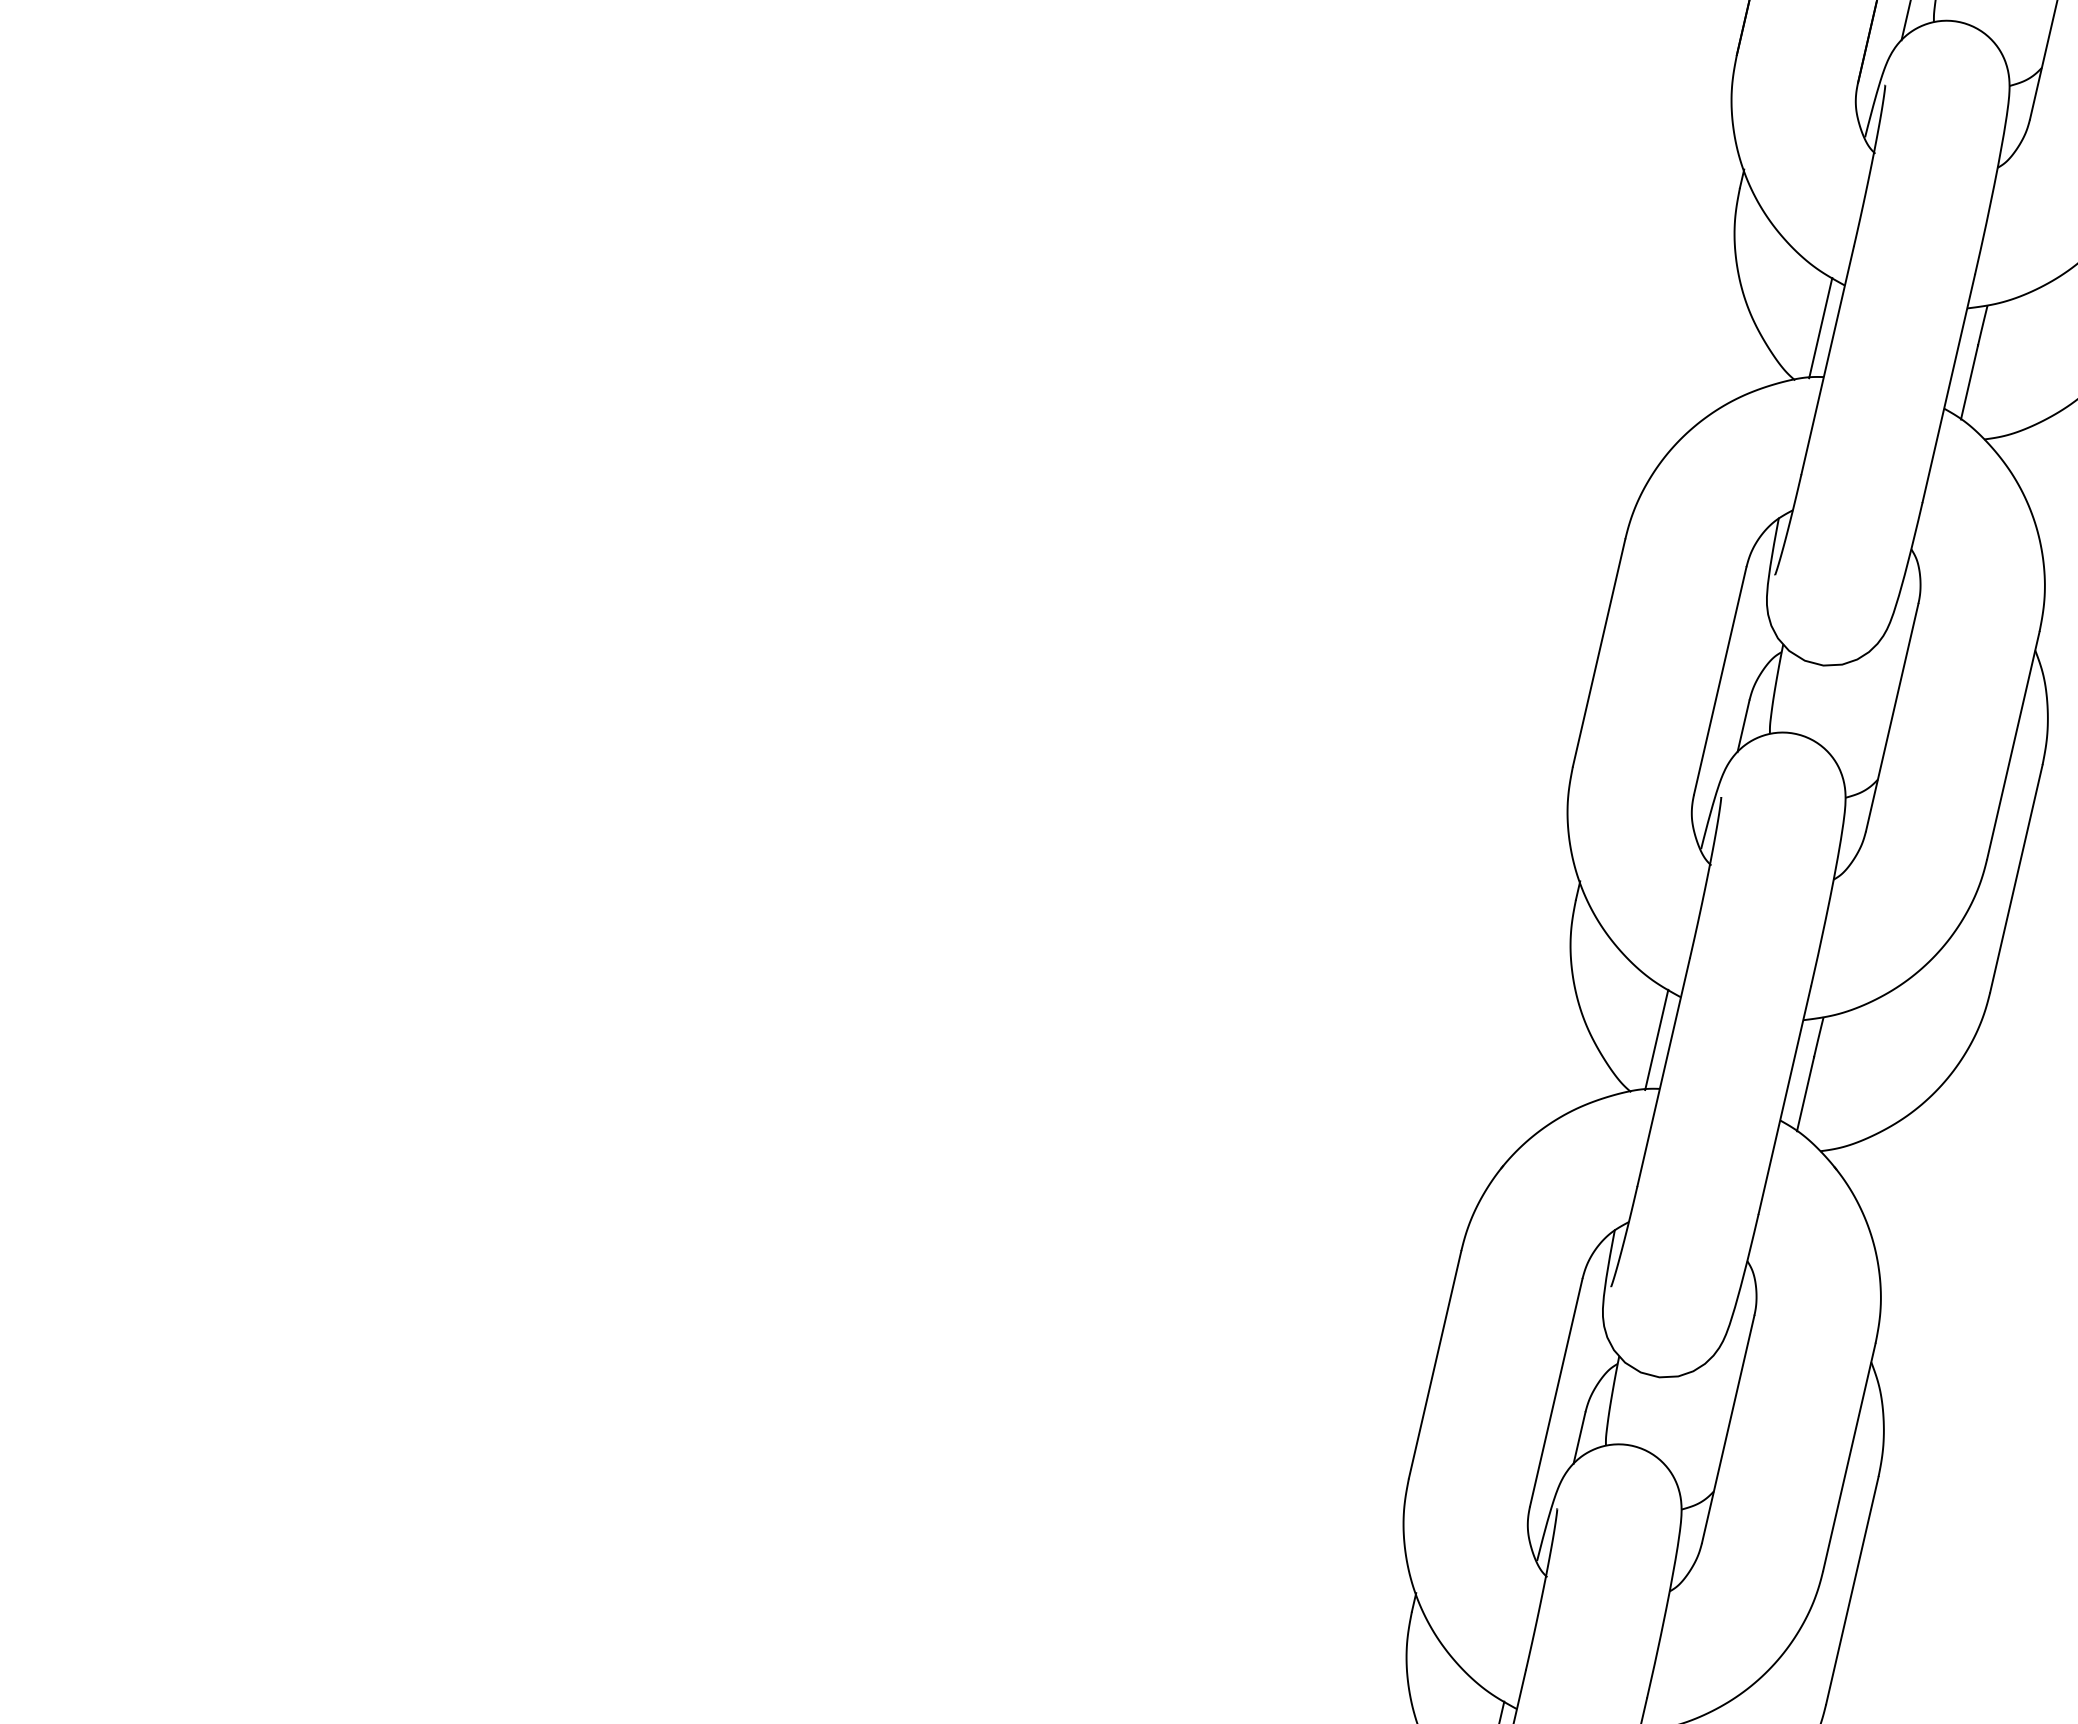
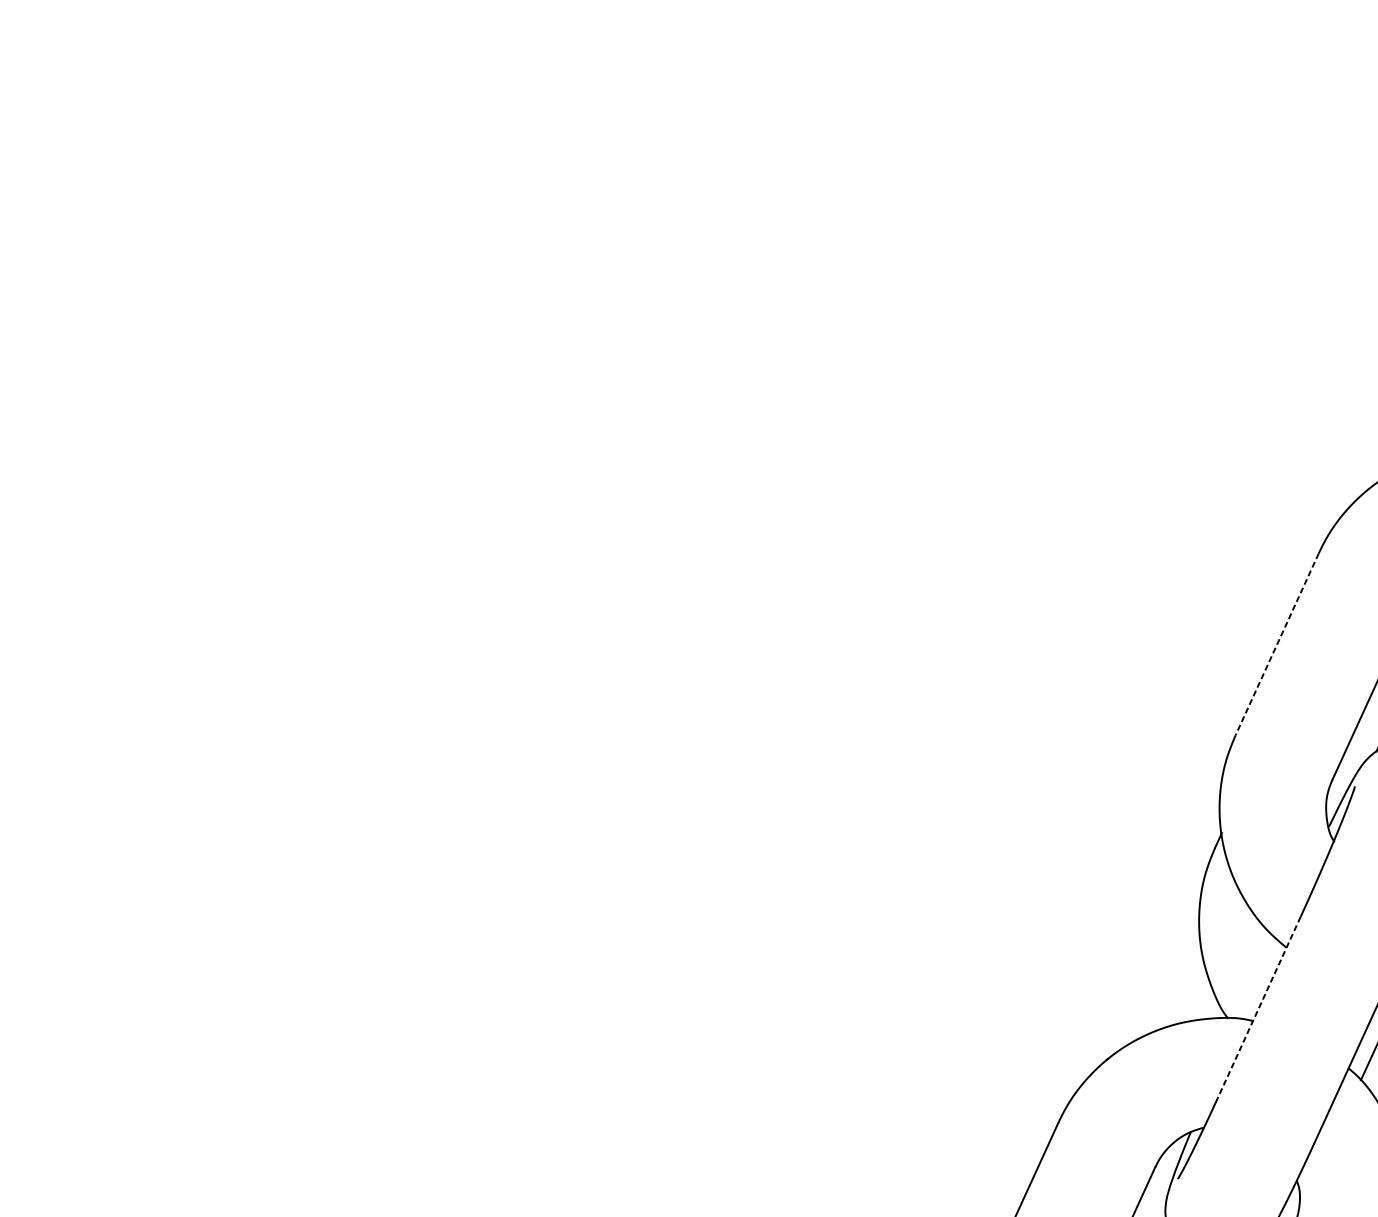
line: (1599, 652) -> (1277, 644), solid -> dashed
line: (1656, 1039) -> (1258, 978), removed
line: (1663, 1072) -> (1258, 1007), solid -> dashed

